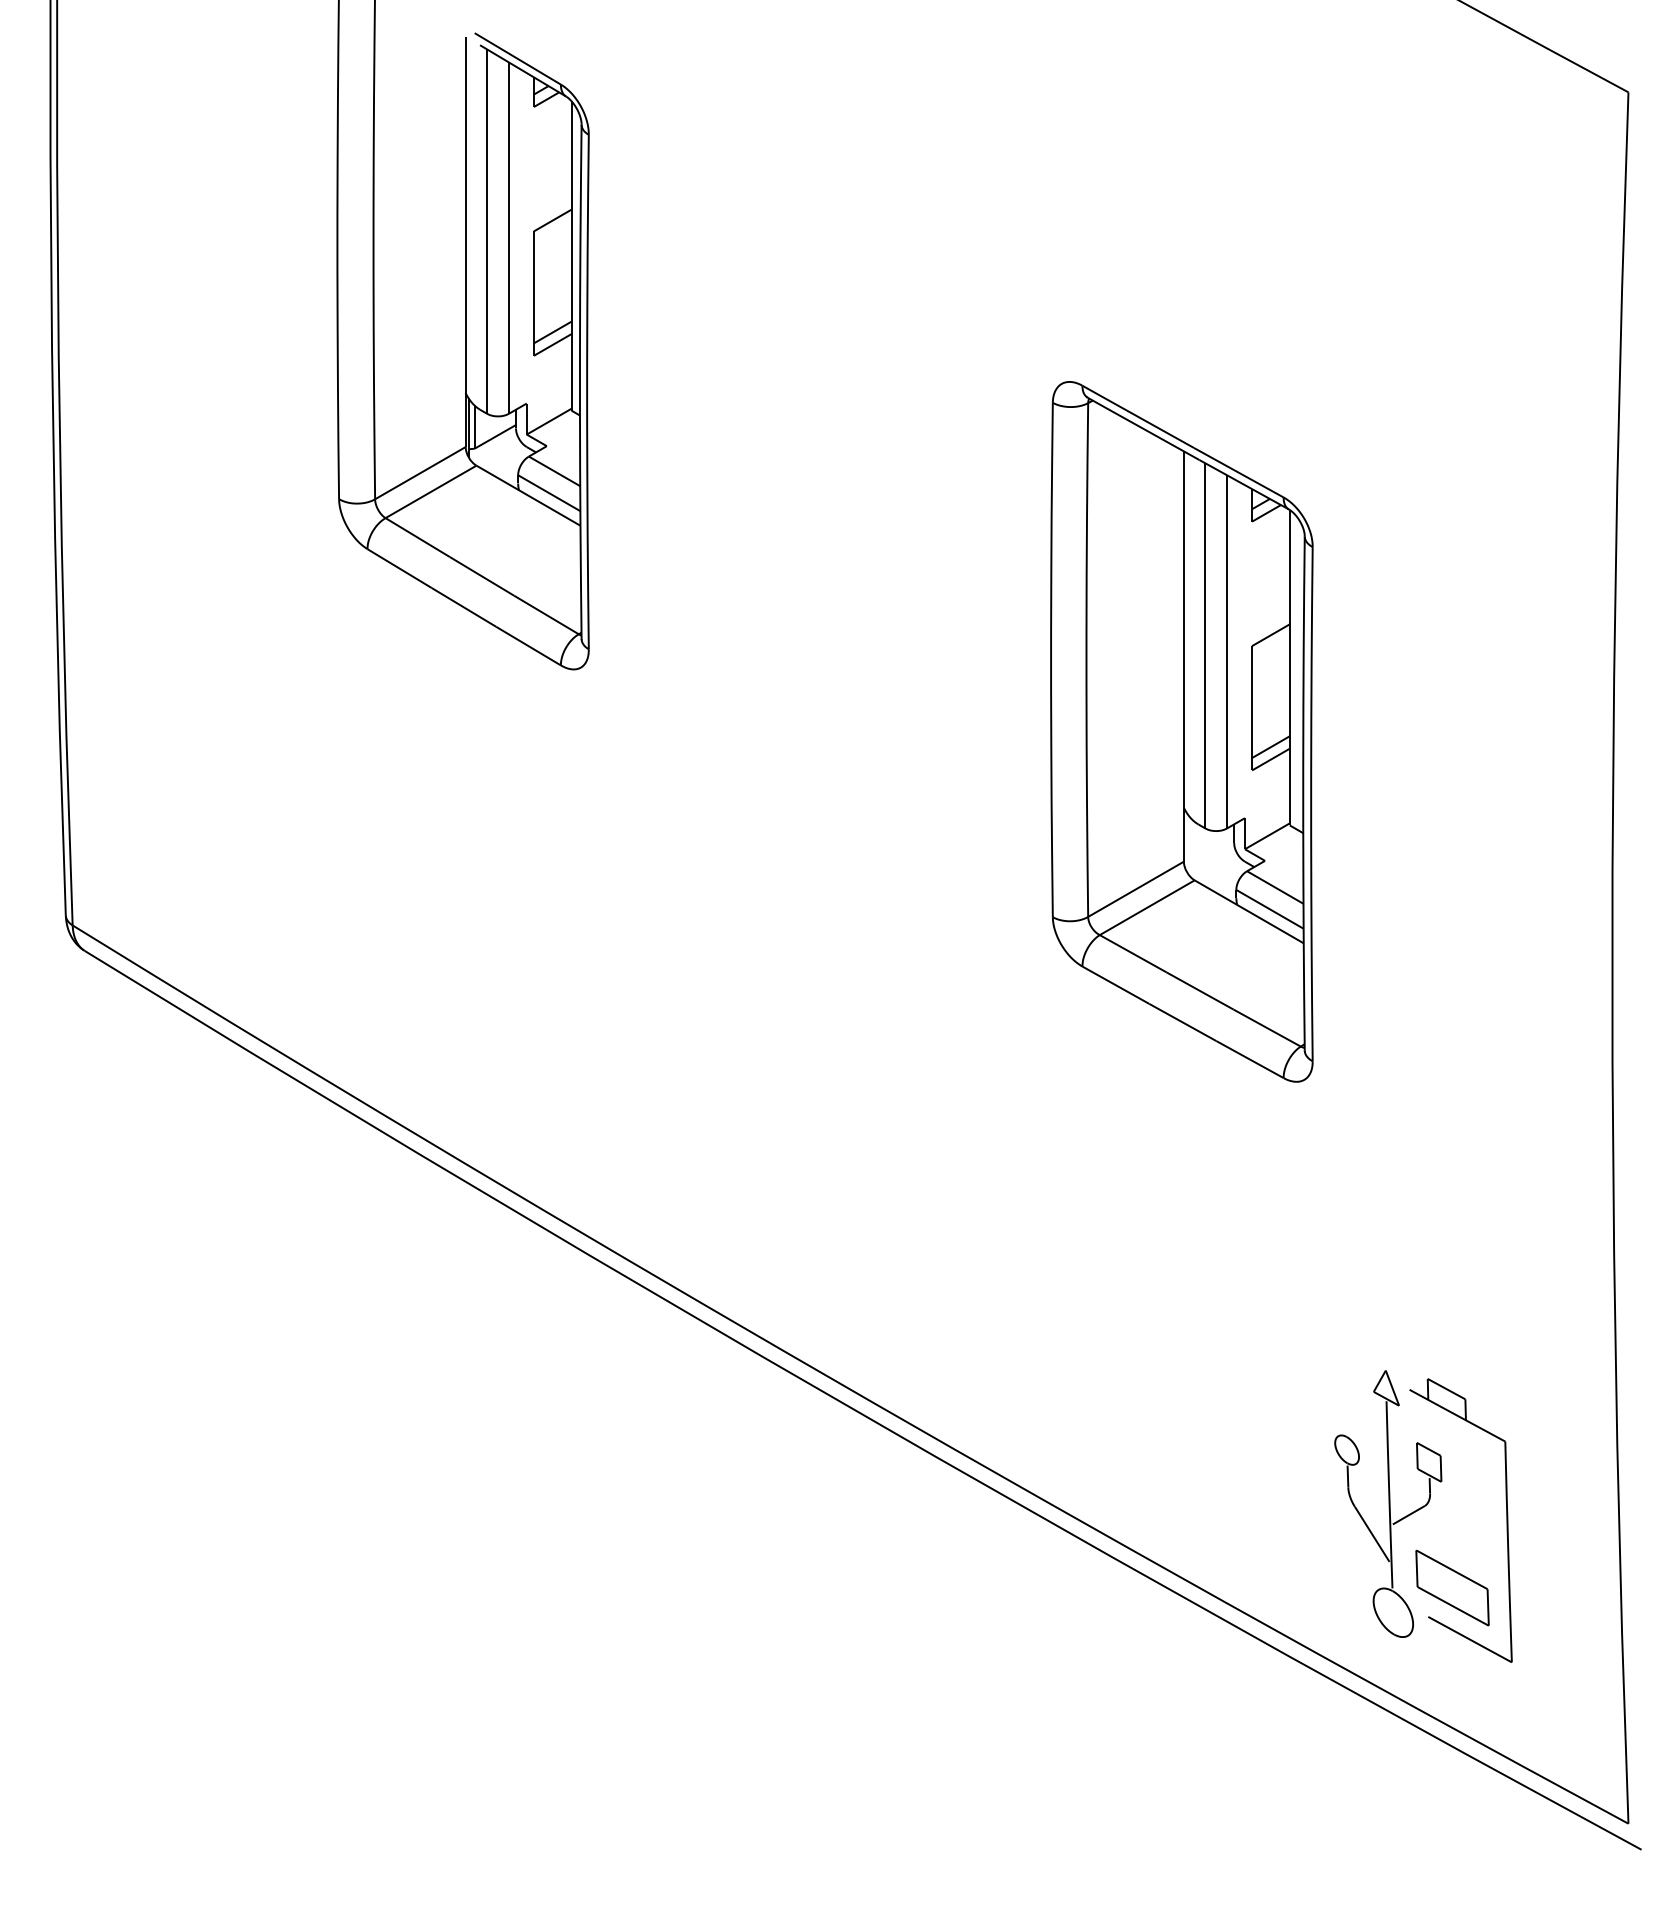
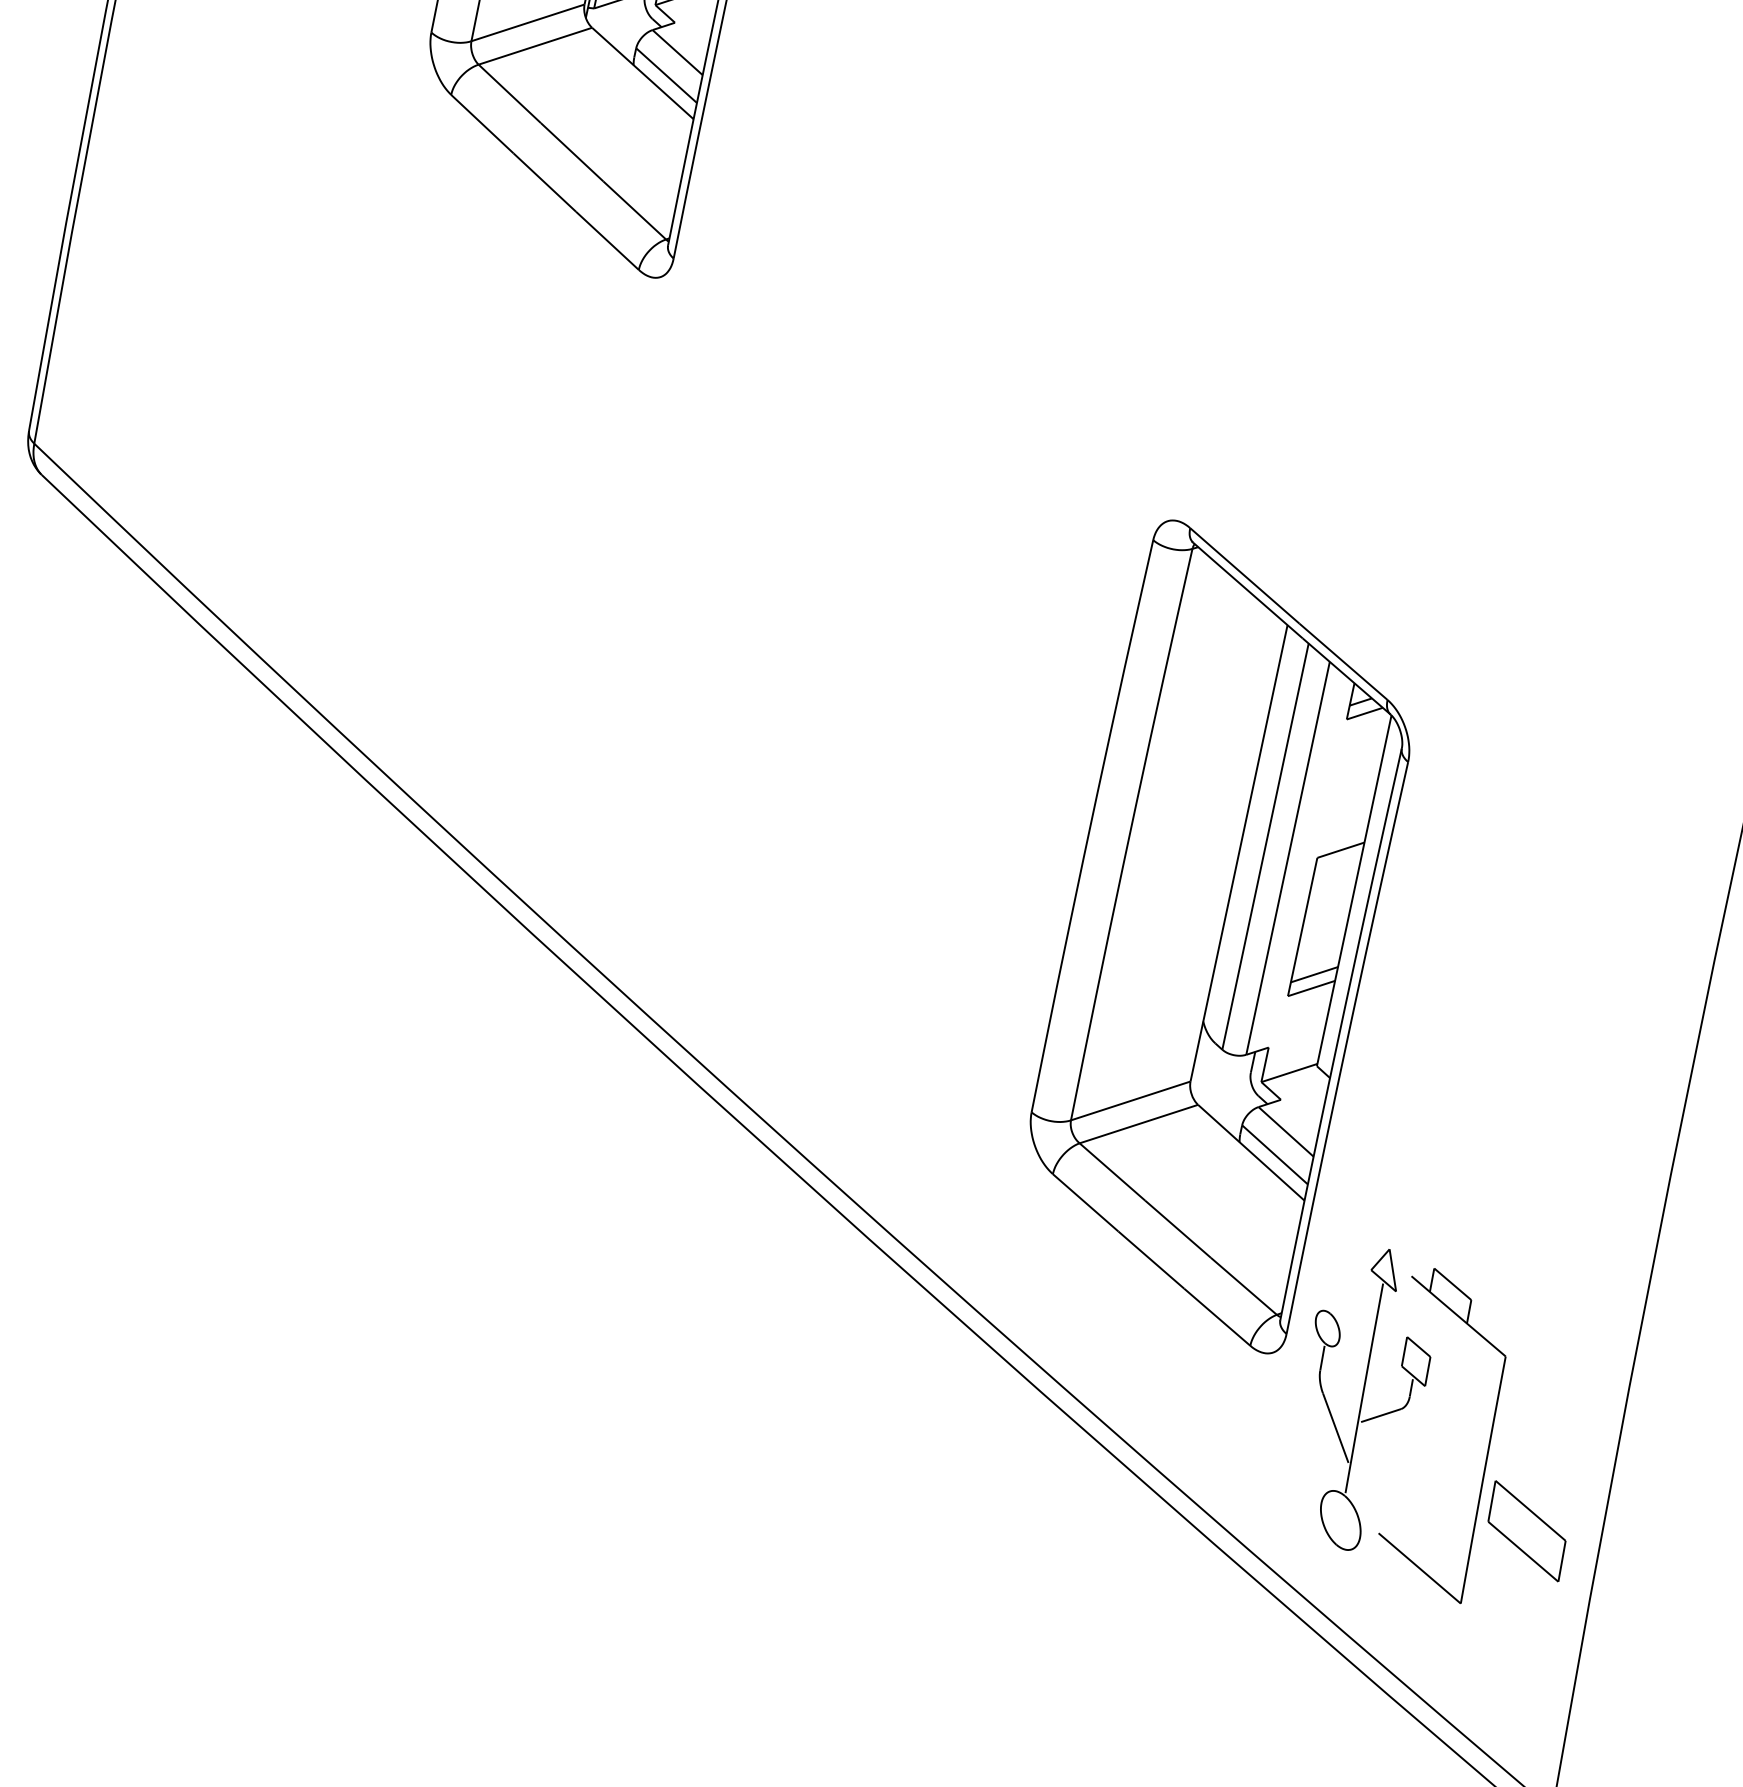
part: (1181, 731) -> (1218, 936), moved
part: (1452, 1587) -> (1527, 1530), moved

